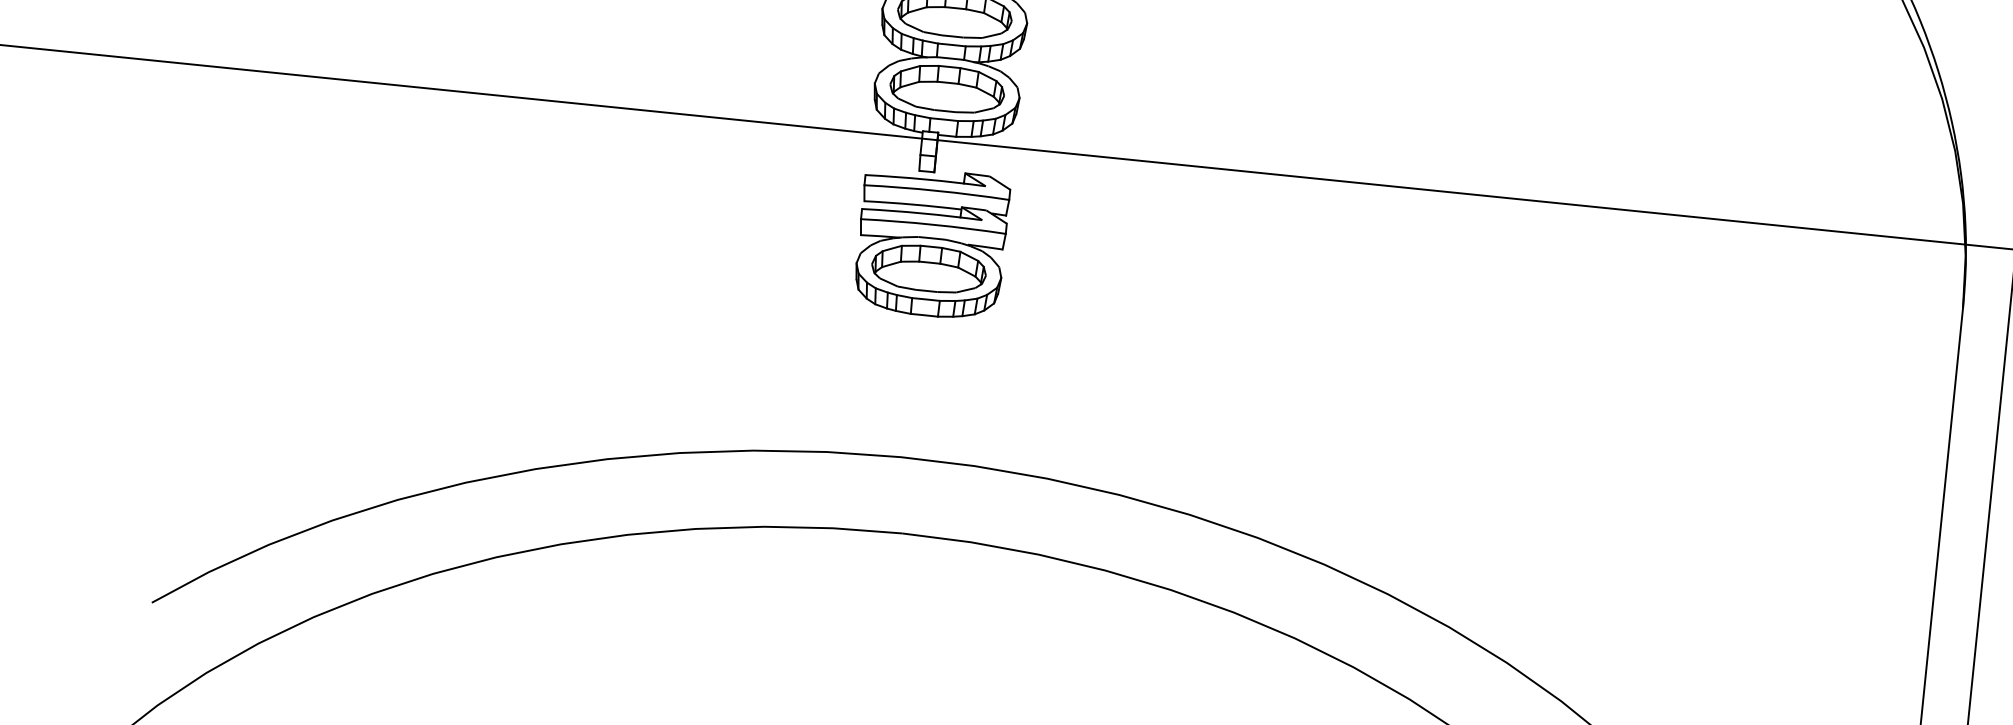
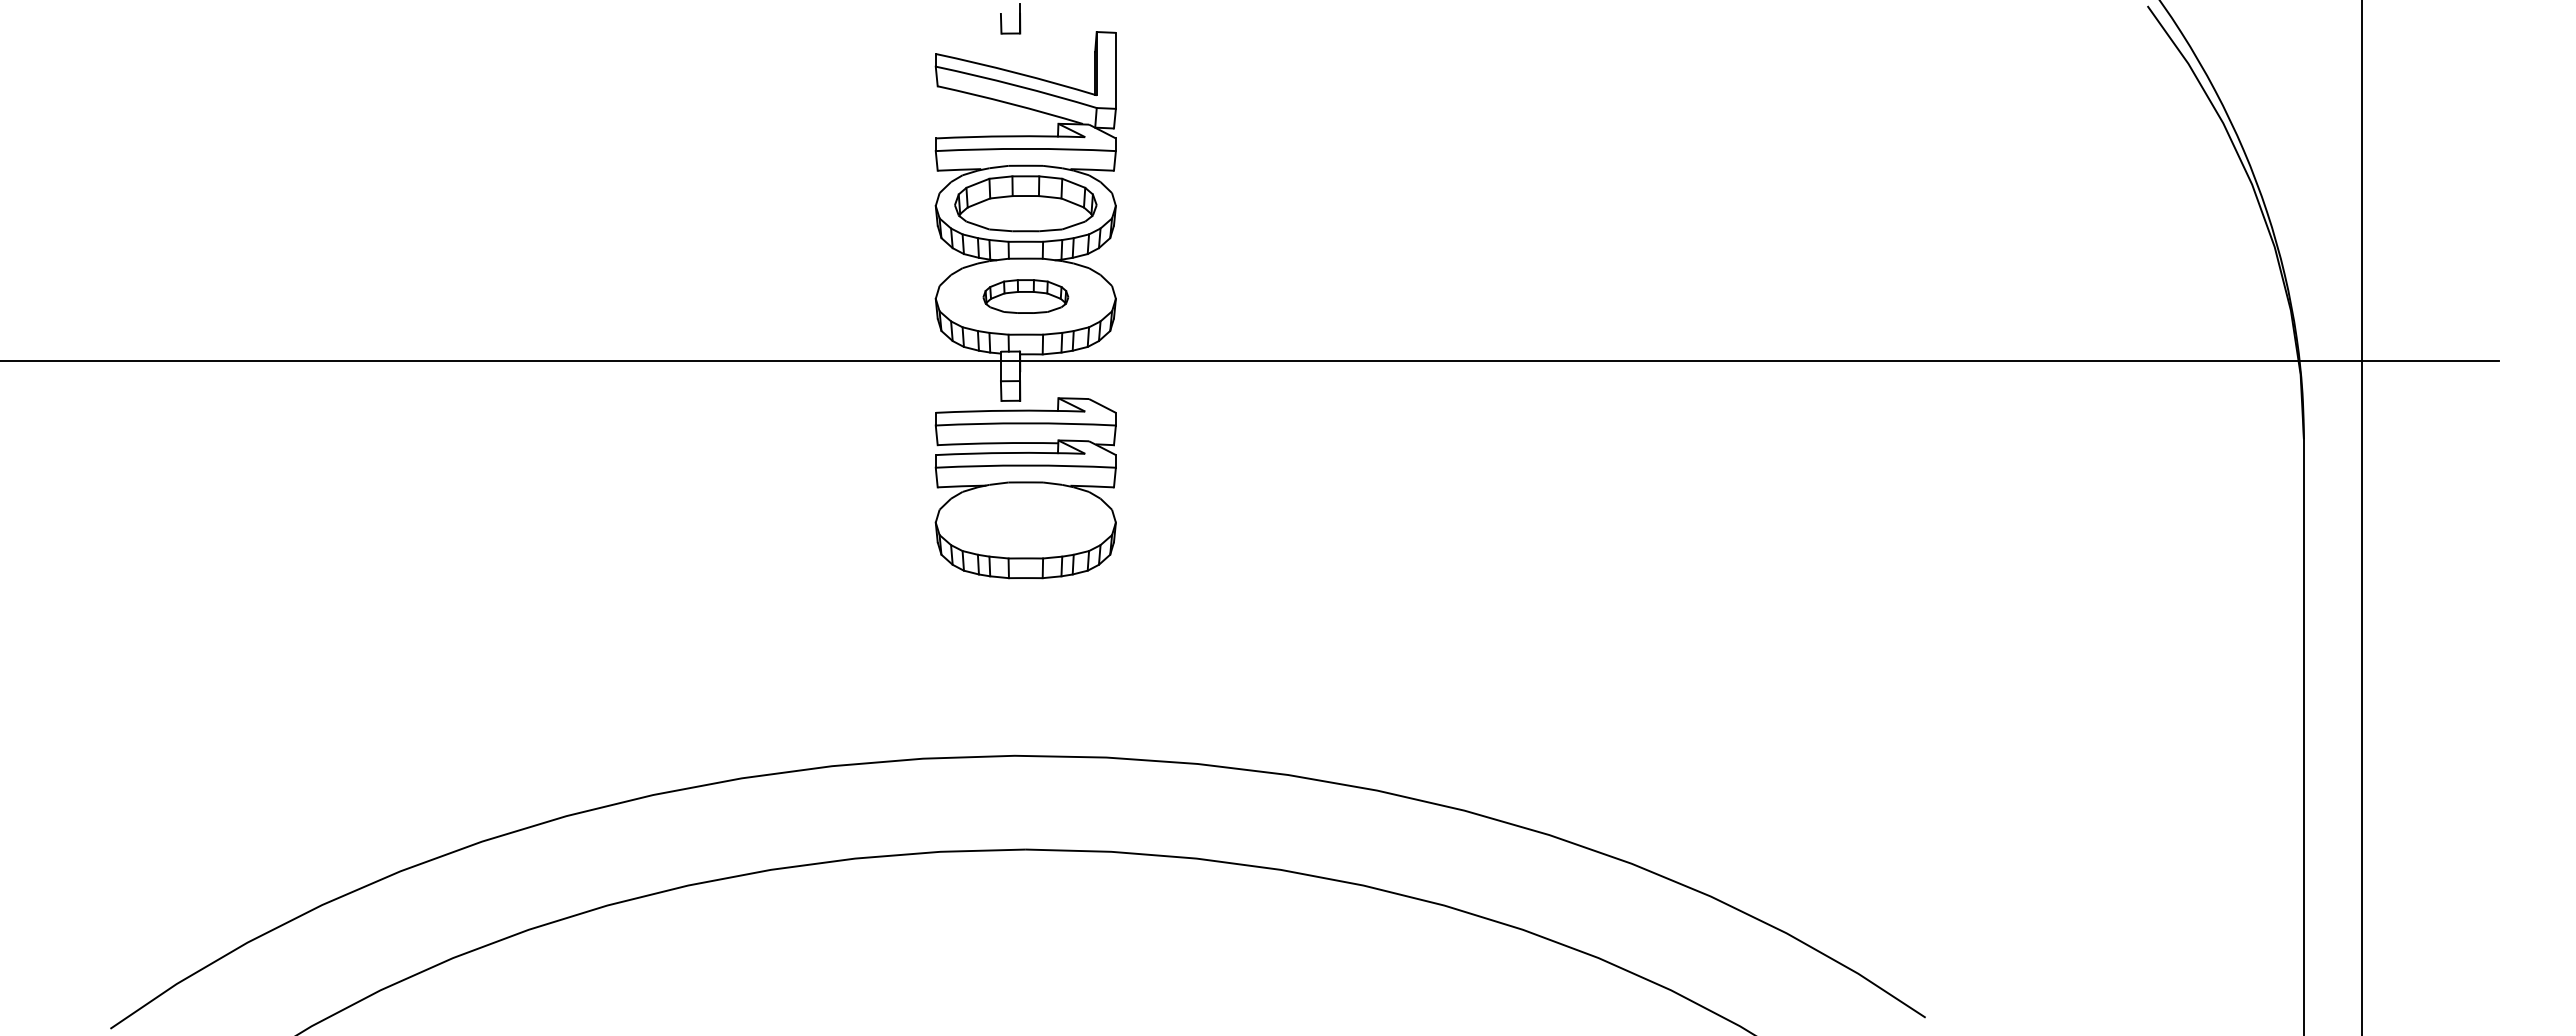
part: (947, 88) -> (1025, 296), size x0.6
part: (928, 268) -> (1025, 520), removed

